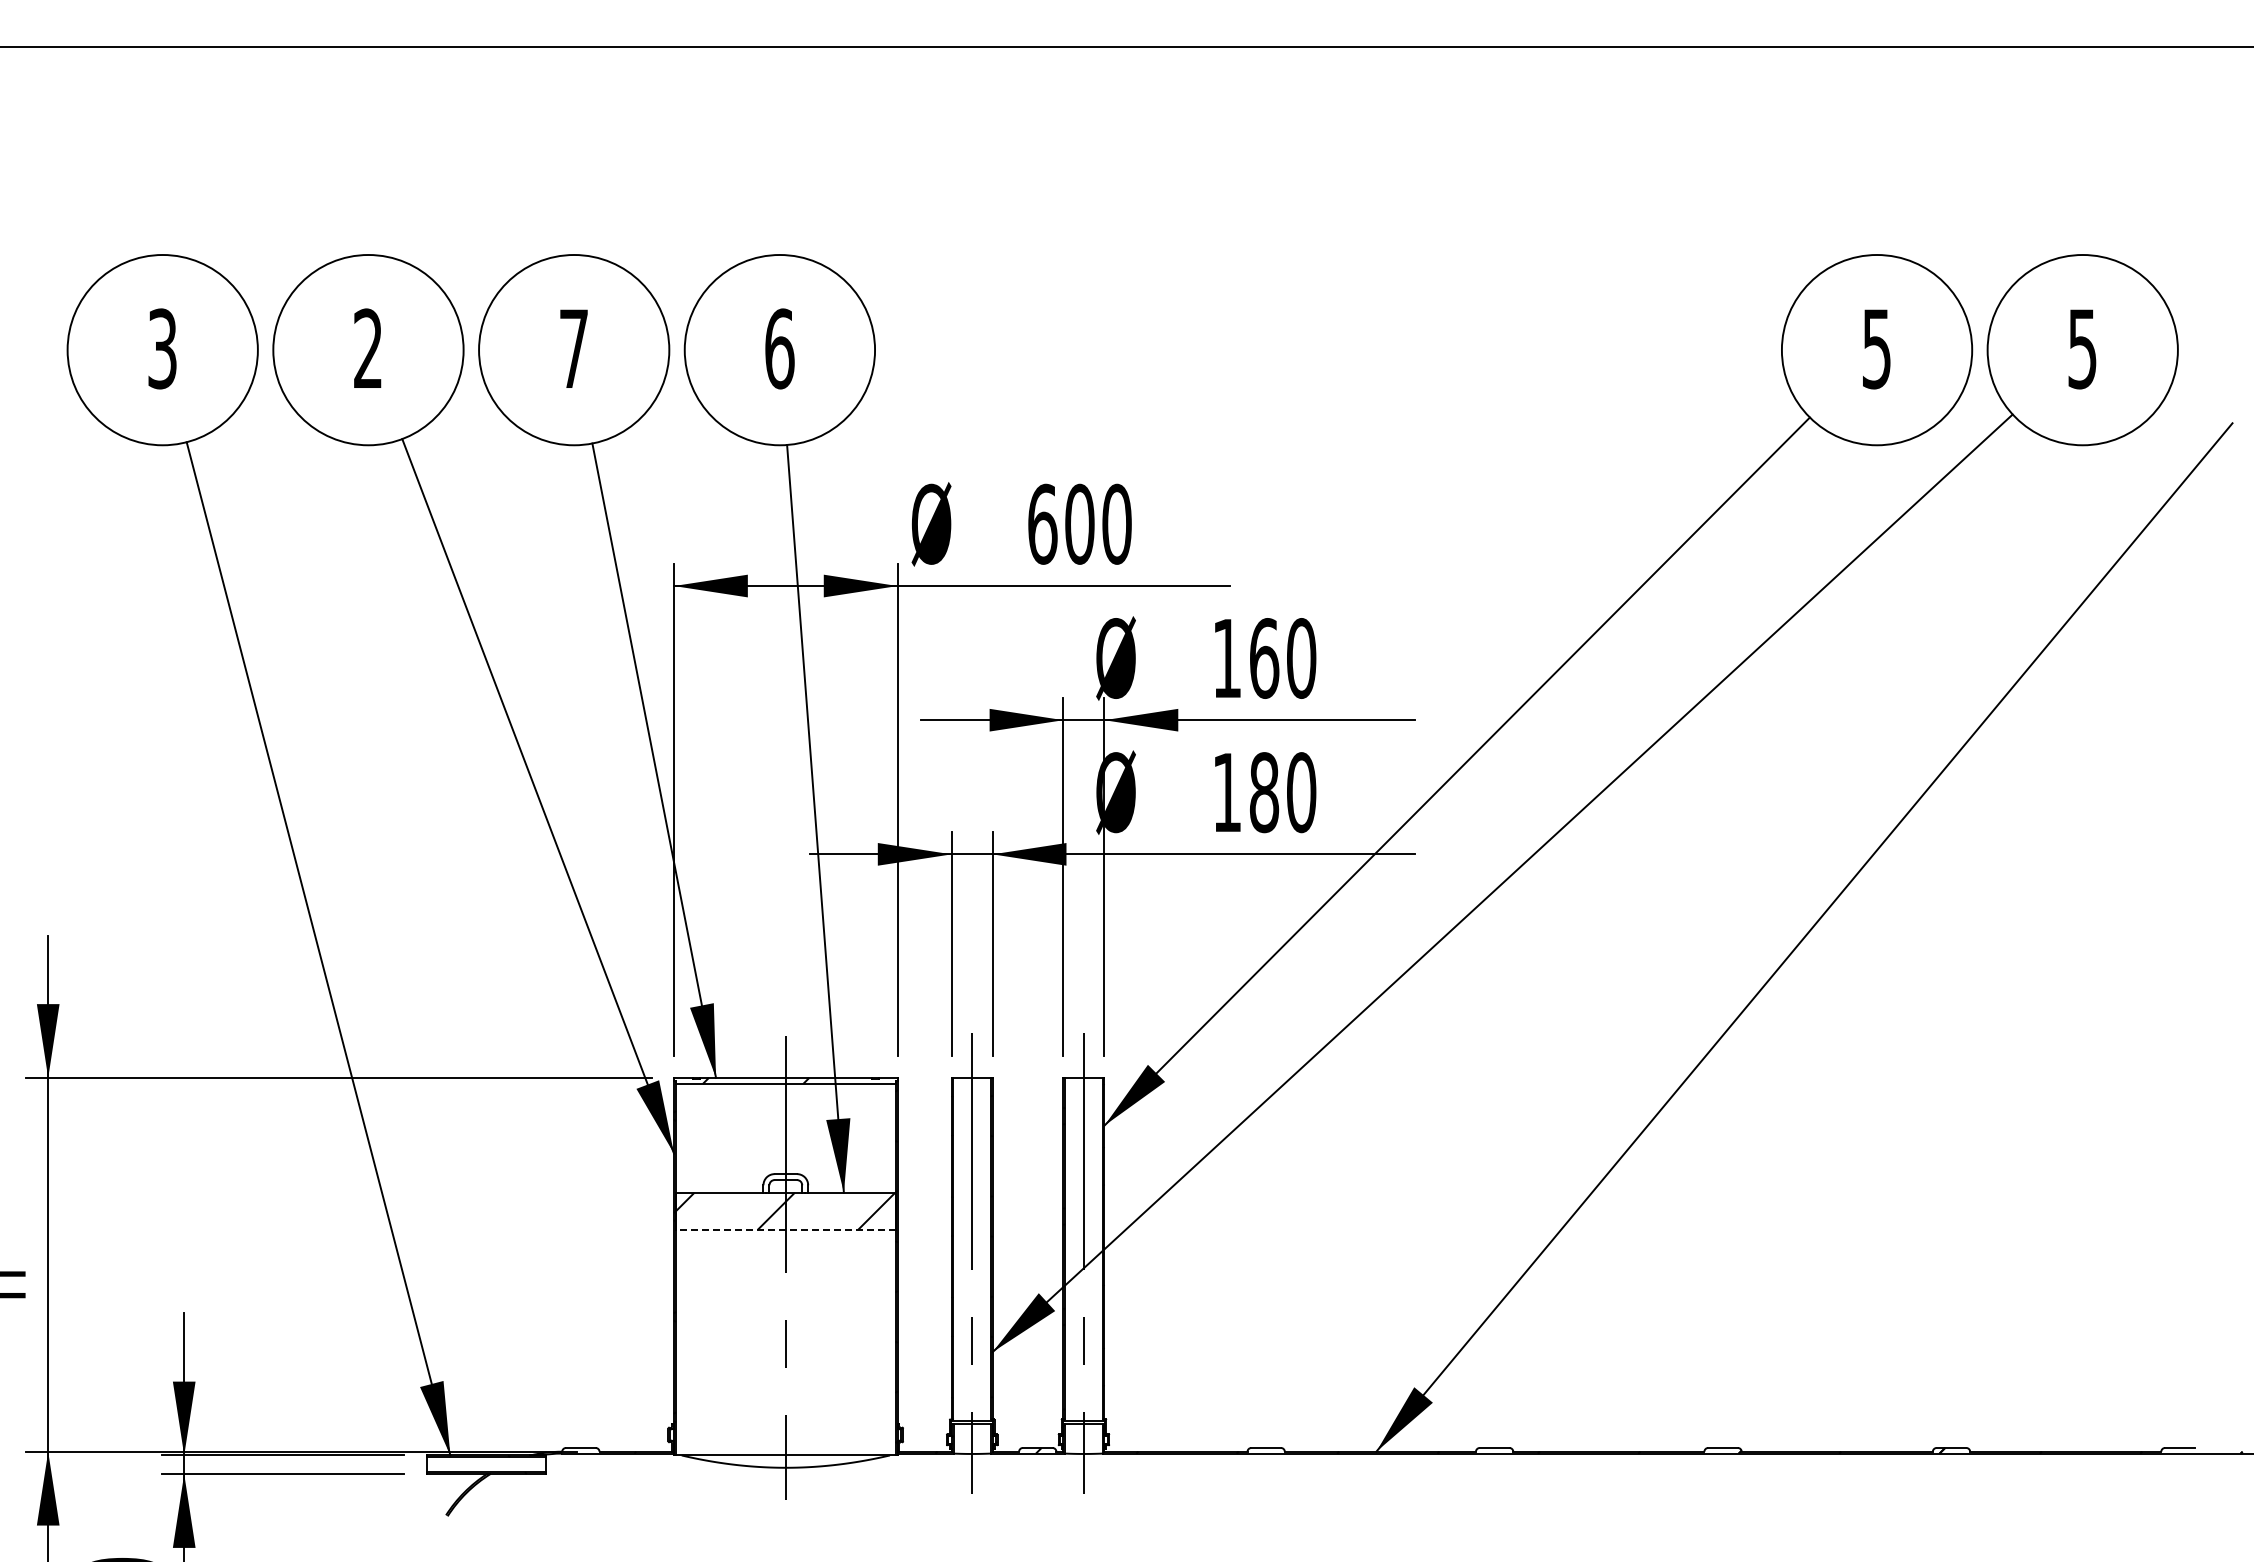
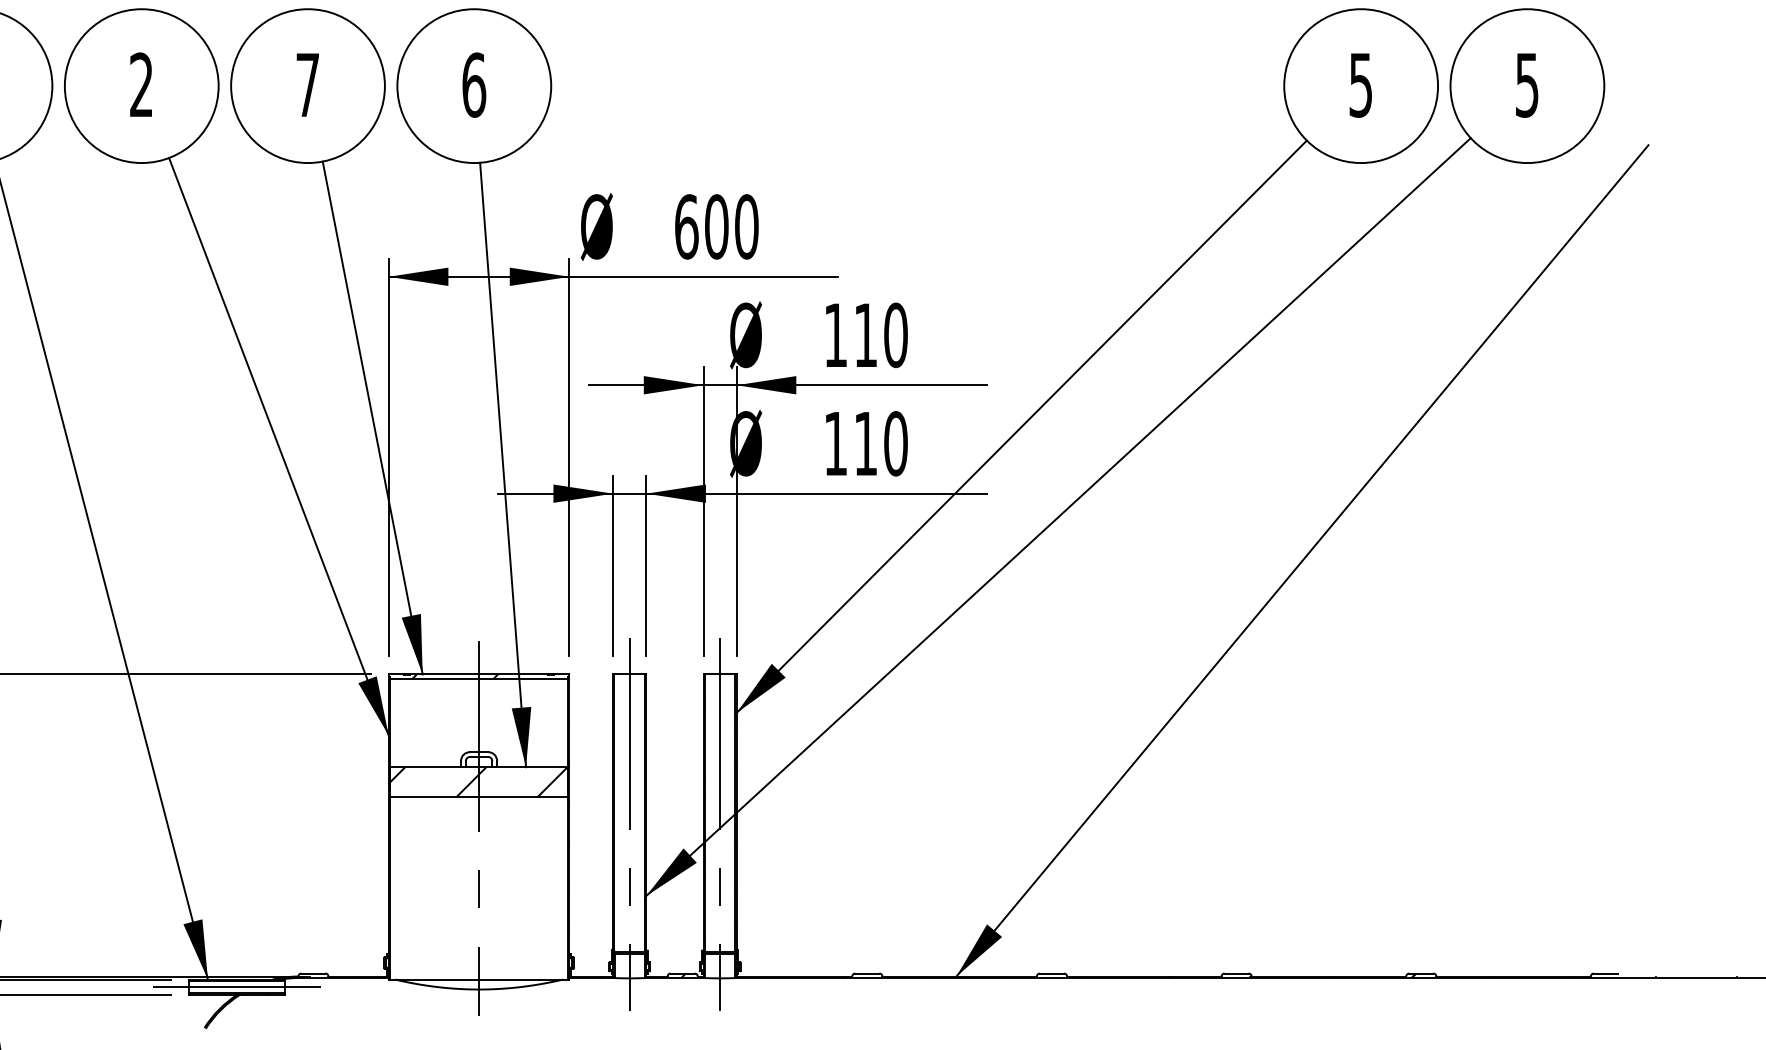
text: (1264, 658) -> (866, 335), 160 -> 110
text: (1264, 792) -> (866, 443), 180 -> 110
line: (785, 1230) -> (478, 797), dashed -> solid
line: (485, 1464) -> (236, 986), added

